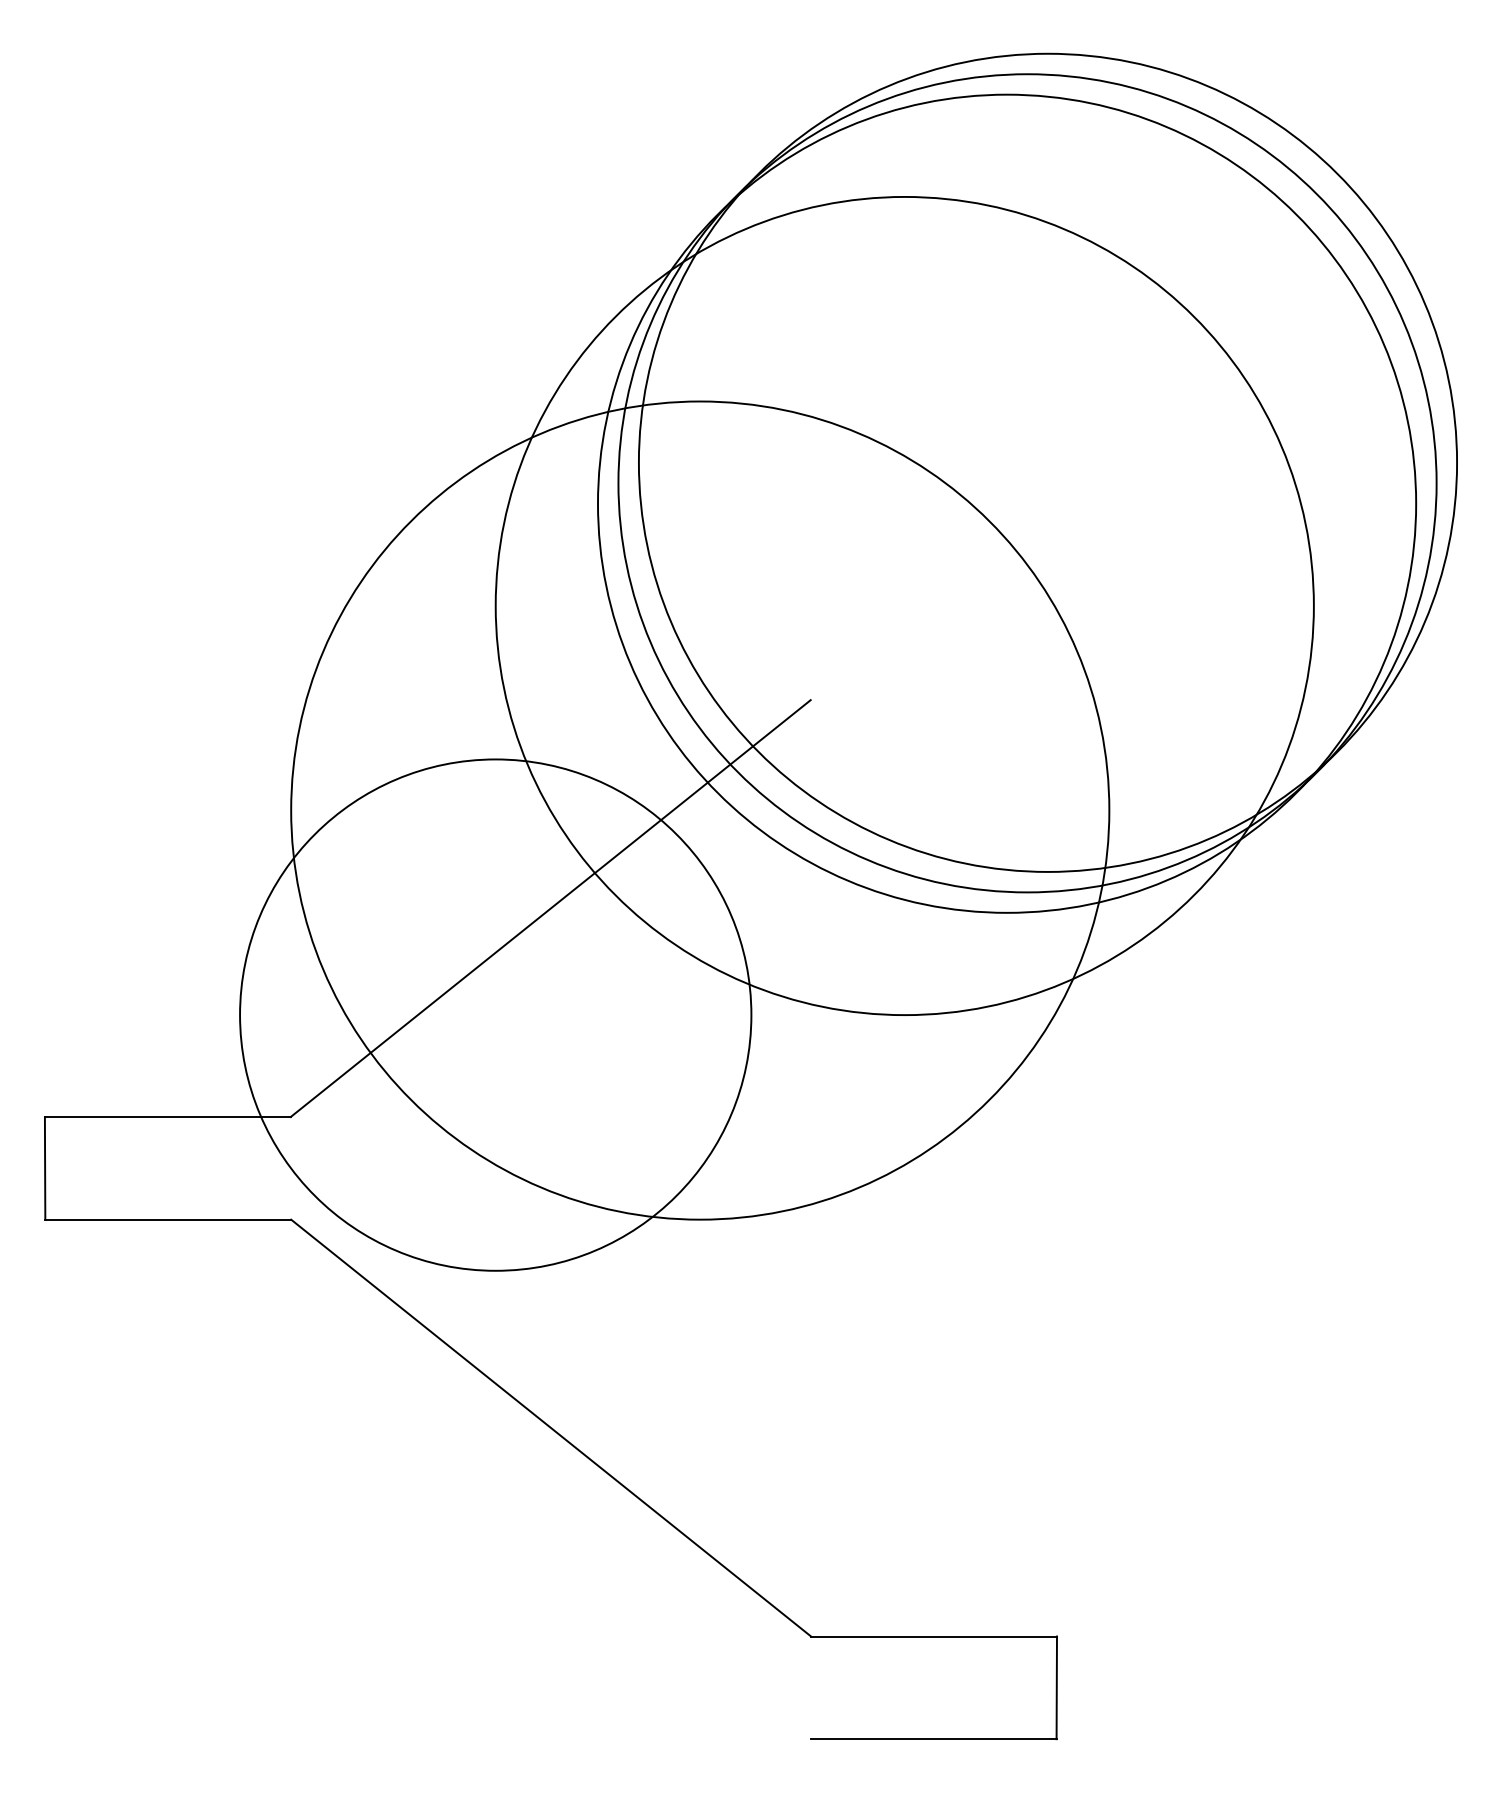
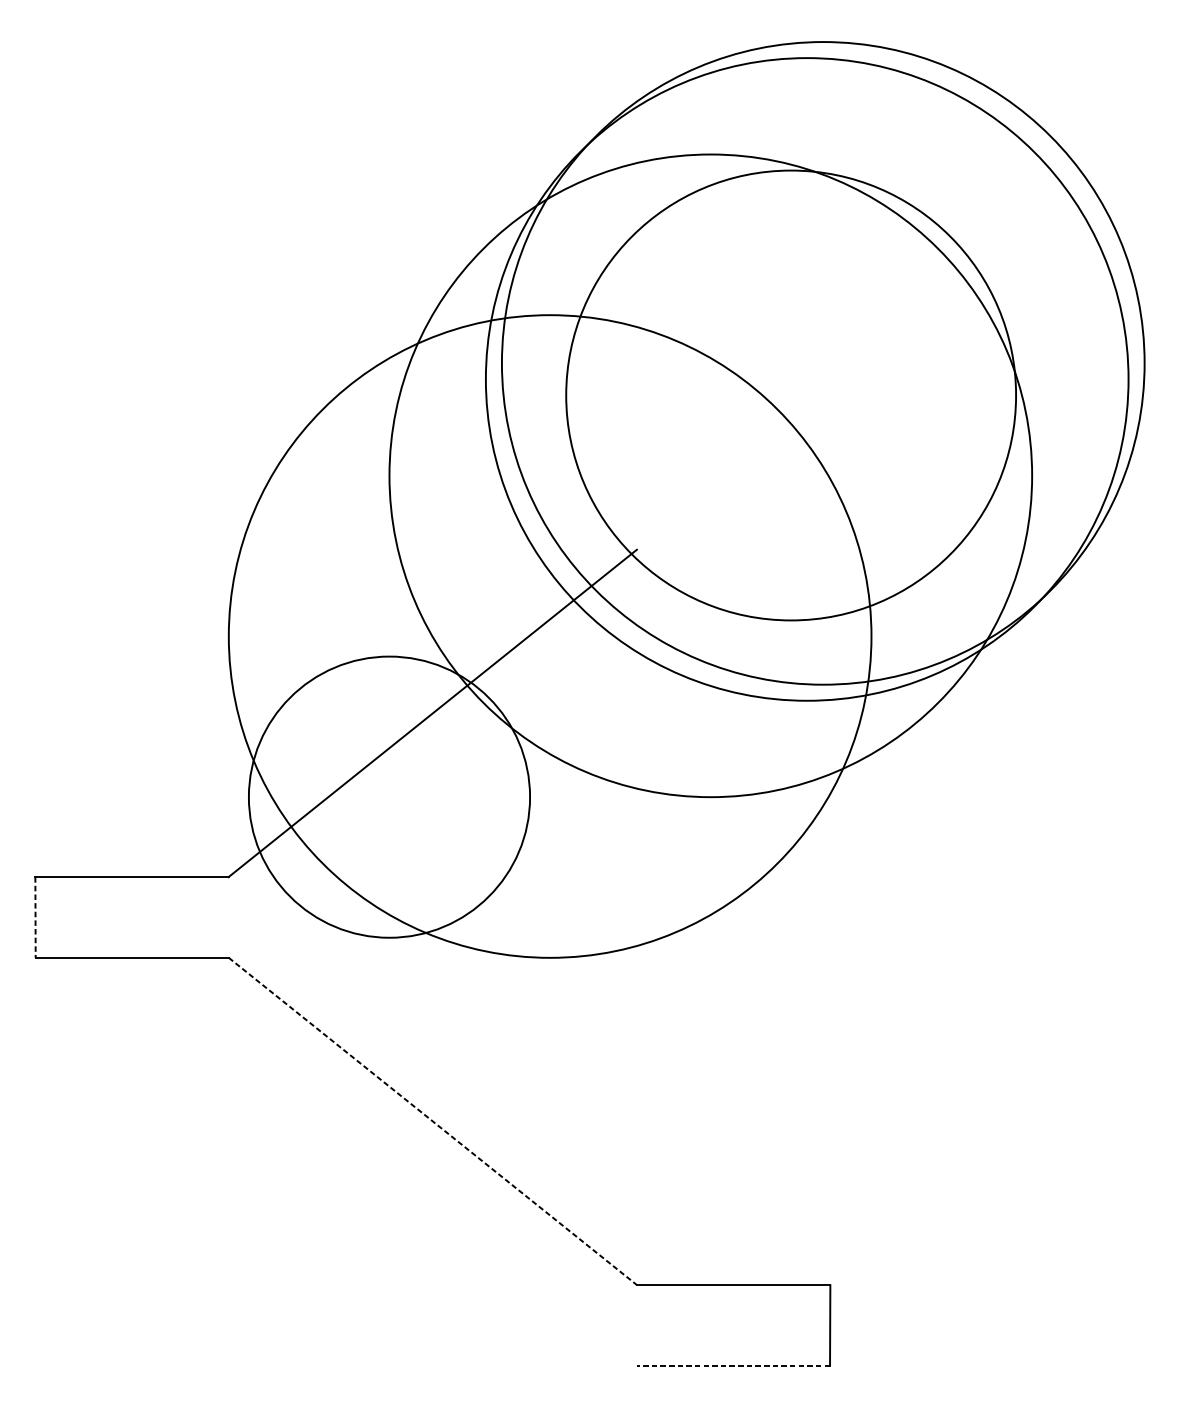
circle: (1007, 503) -> (791, 395), size x0.7
circle: (495, 1014) -> (389, 796), size x0.7
line: (45, 1168) -> (35, 917), solid -> dashed
line: (551, 1428) -> (433, 1121), solid -> dashed
line: (933, 1739) -> (733, 1366), solid -> dashed

